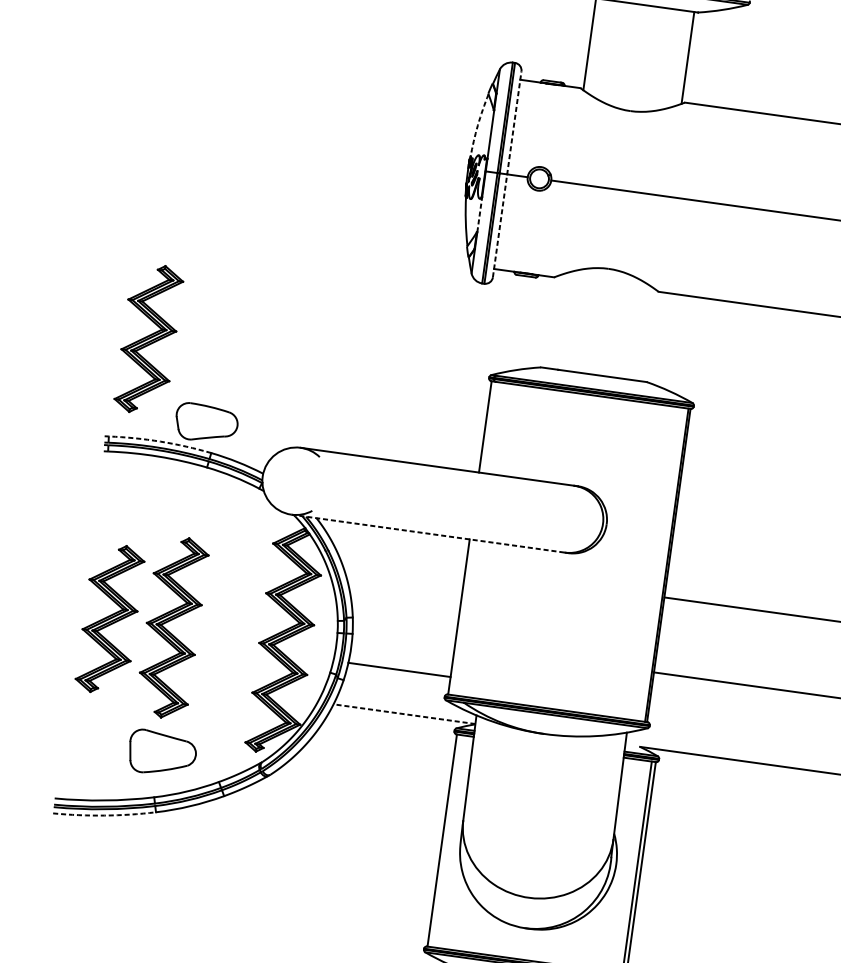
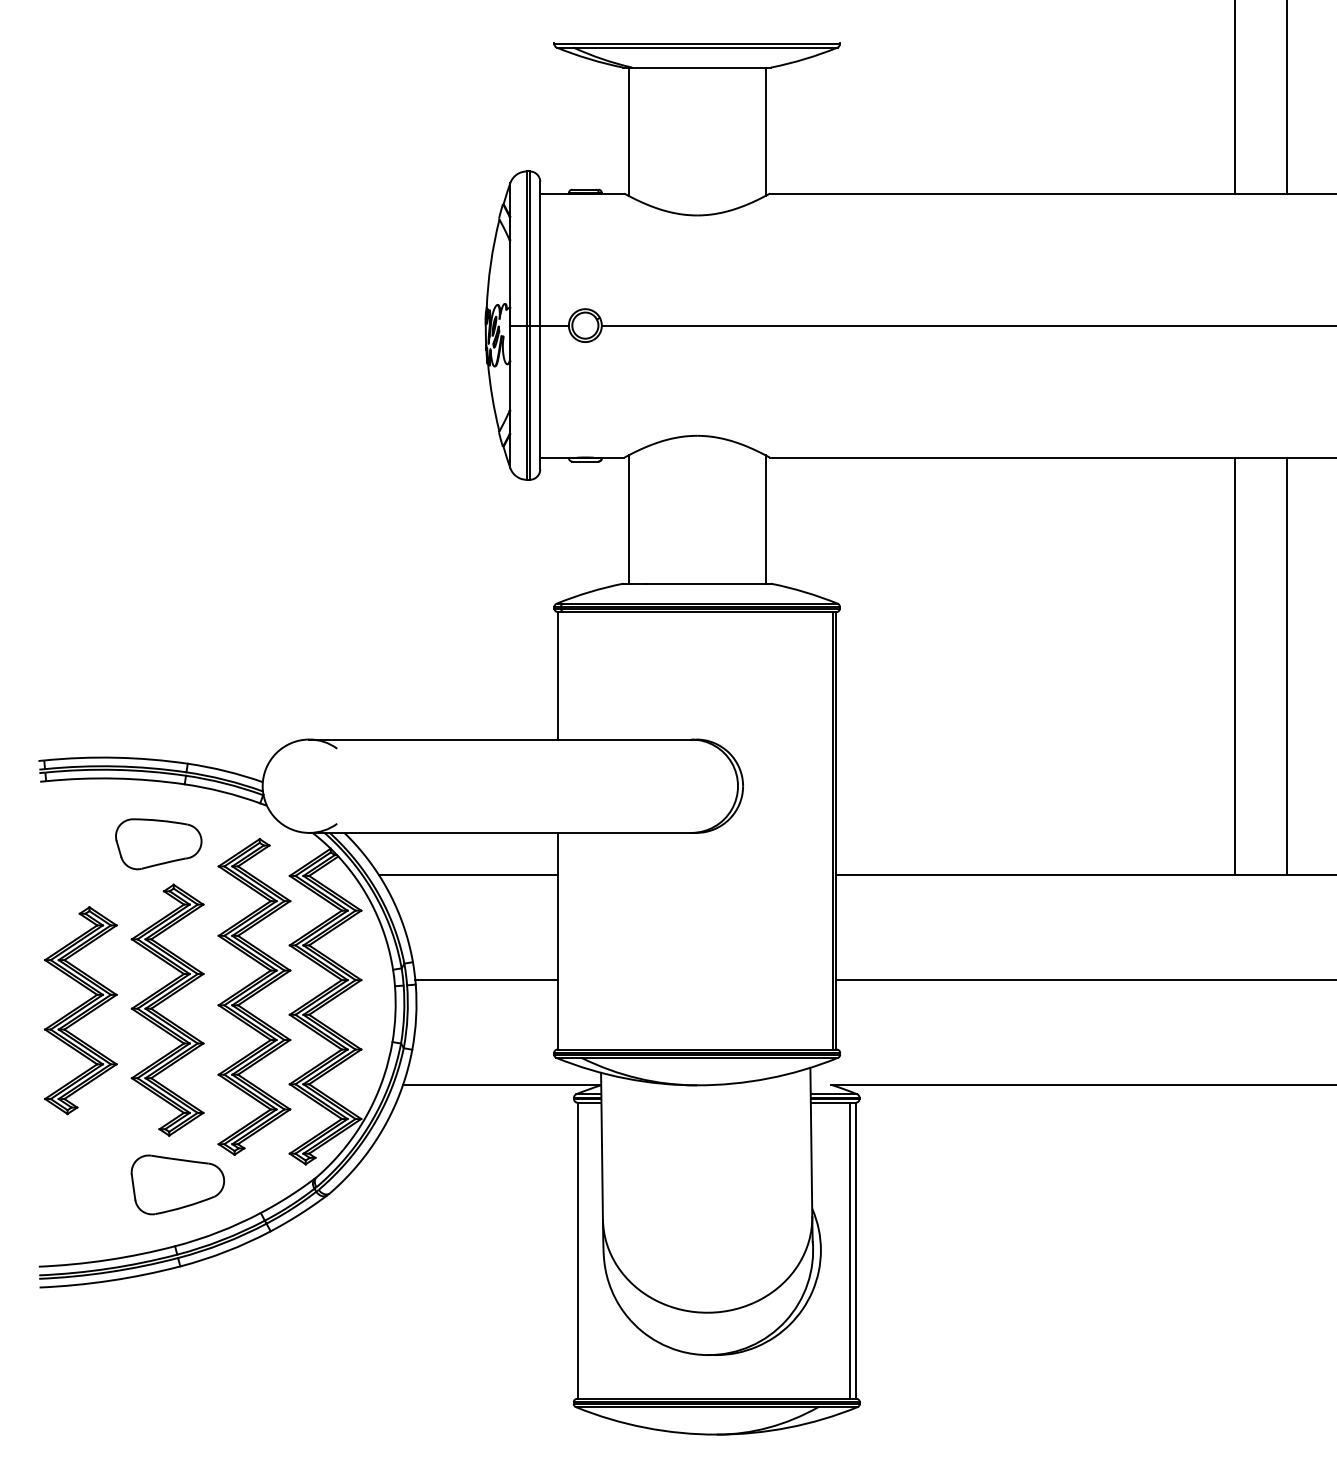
arc: (477, 124) -> (490, 263), dashed -> solid
line: (507, 174) -> (540, 325), dashed -> solid
line: (479, 215) -> (510, 386), dashed -> solid
line: (551, 321) -> (628, 519), added
line: (649, 335) -> (765, 519), added
part: (148, 339) -> (80, 619), removed
part: (206, 423) -> (158, 844), moved
arc: (160, 441) -> (116, 757), dashed -> solid
line: (428, 533) -> (500, 832), dashed -> solid
line: (401, 560) -> (468, 875), added
part: (235, 626) -> (254, 996), added
line: (399, 670) -> (486, 980), moved
line: (404, 713) -> (501, 1084), dashed -> solid
arc: (104, 815) -> (110, 1280), dashed -> solid

